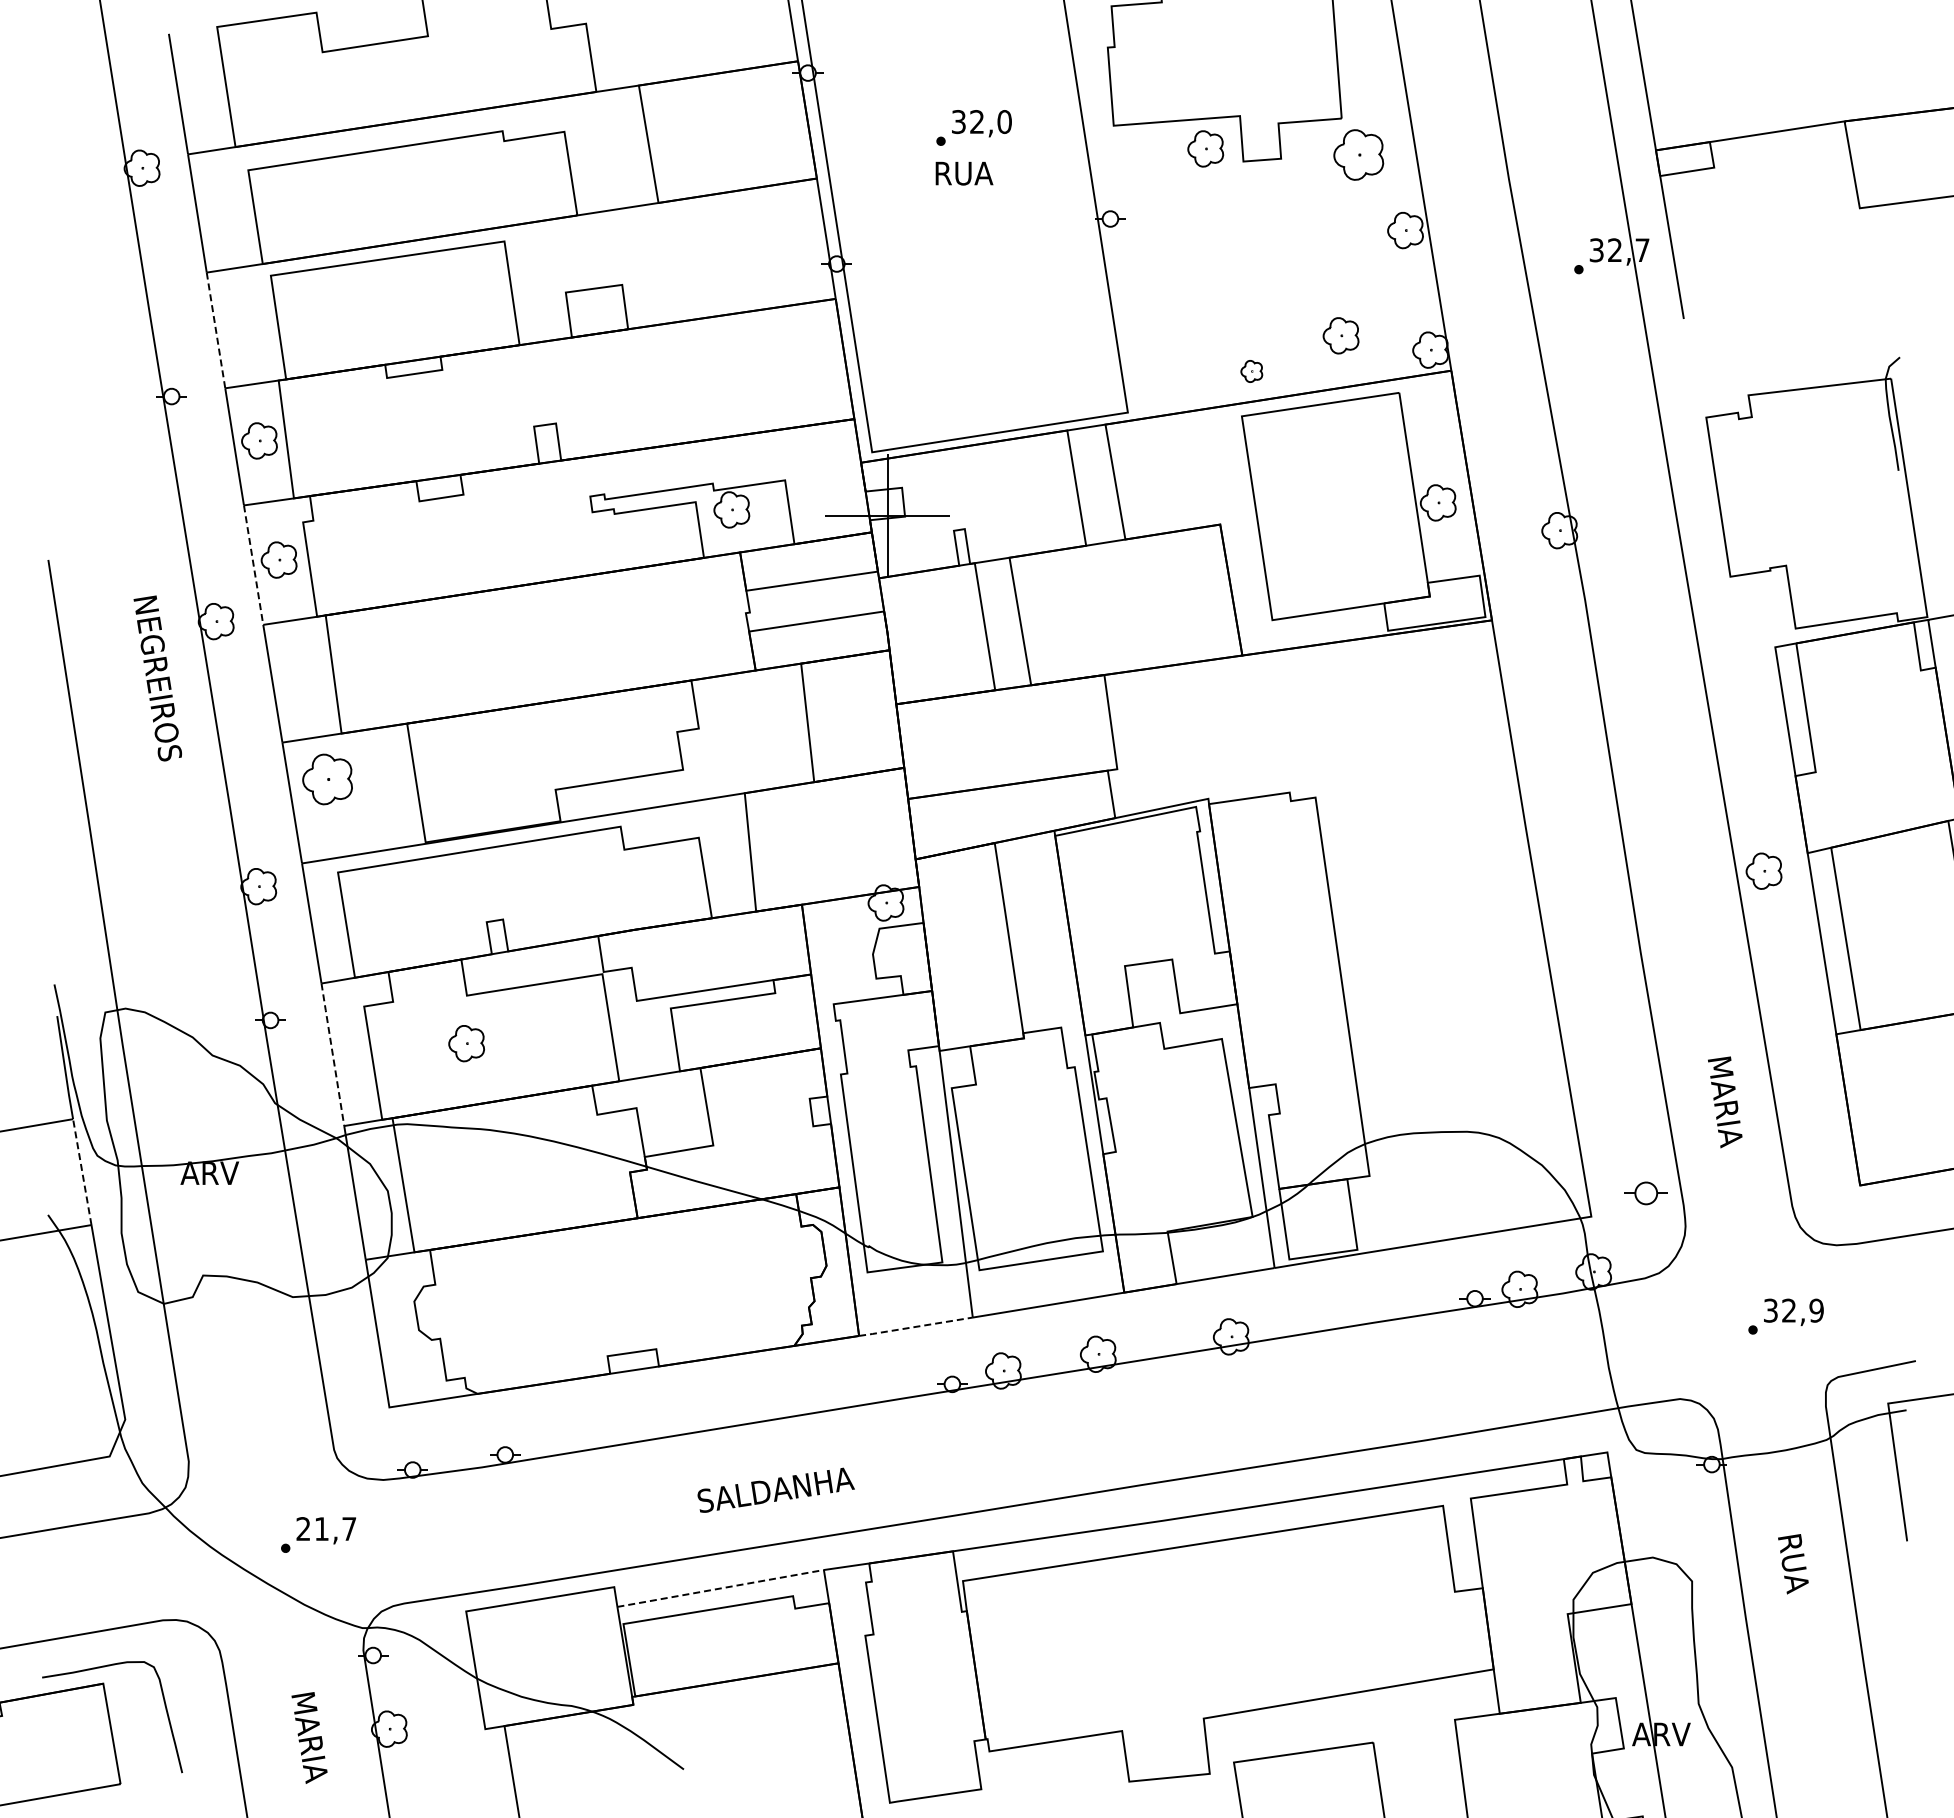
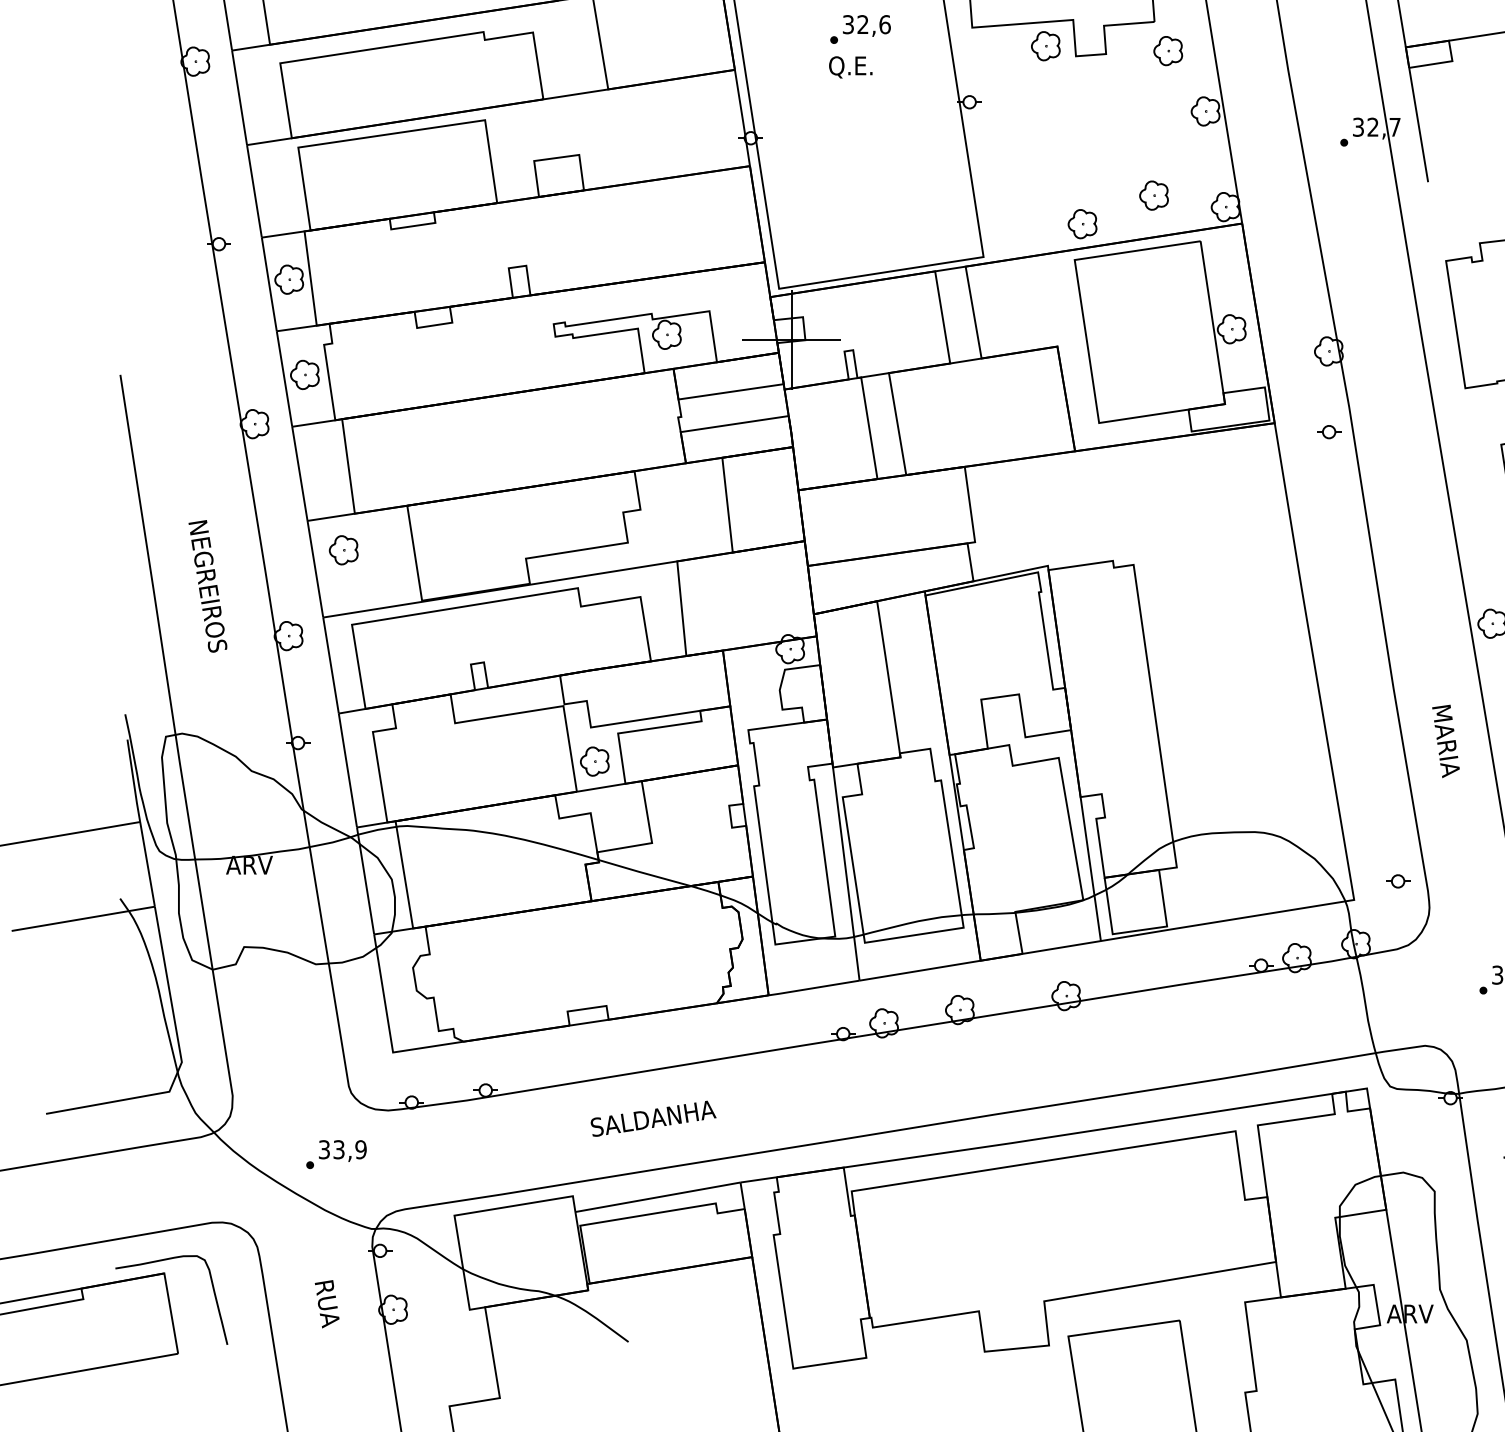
text: (1004, 121) -> (884, 24), 32,0 -> 32,6
part: (1358, 154) -> (1167, 50), size x0.71
text: (963, 175) -> (852, 67), RUA -> Q.E.
line: (216, 330) -> (254, 191), dashed -> solid
part: (1251, 371) -> (1082, 224), size x1.67
line: (253, 565) -> (284, 379), dashed -> solid
part: (1560, 631) -> (1329, 432), added
text: (157, 678) -> (207, 586), moved
part: (327, 778) -> (343, 549), size x0.71
part: (466, 1043) -> (594, 761), moved
line: (332, 1054) -> (347, 770), dashed -> solid
text: (1725, 1102) -> (1446, 741), moved
line: (82, 1172) -> (147, 864), dashed -> solid
part: (1646, 1193) -> (1398, 881), size x0.71
line: (915, 1326) -> (813, 987), dashed -> solid
text: (775, 1489) -> (653, 1118), moved
text: (326, 1529) -> (342, 1150), 21,7 -> 33,9
line: (720, 1588) -> (657, 1197), dashed -> solid
text: (309, 1739) -> (329, 1318), MARIA -> RUA

